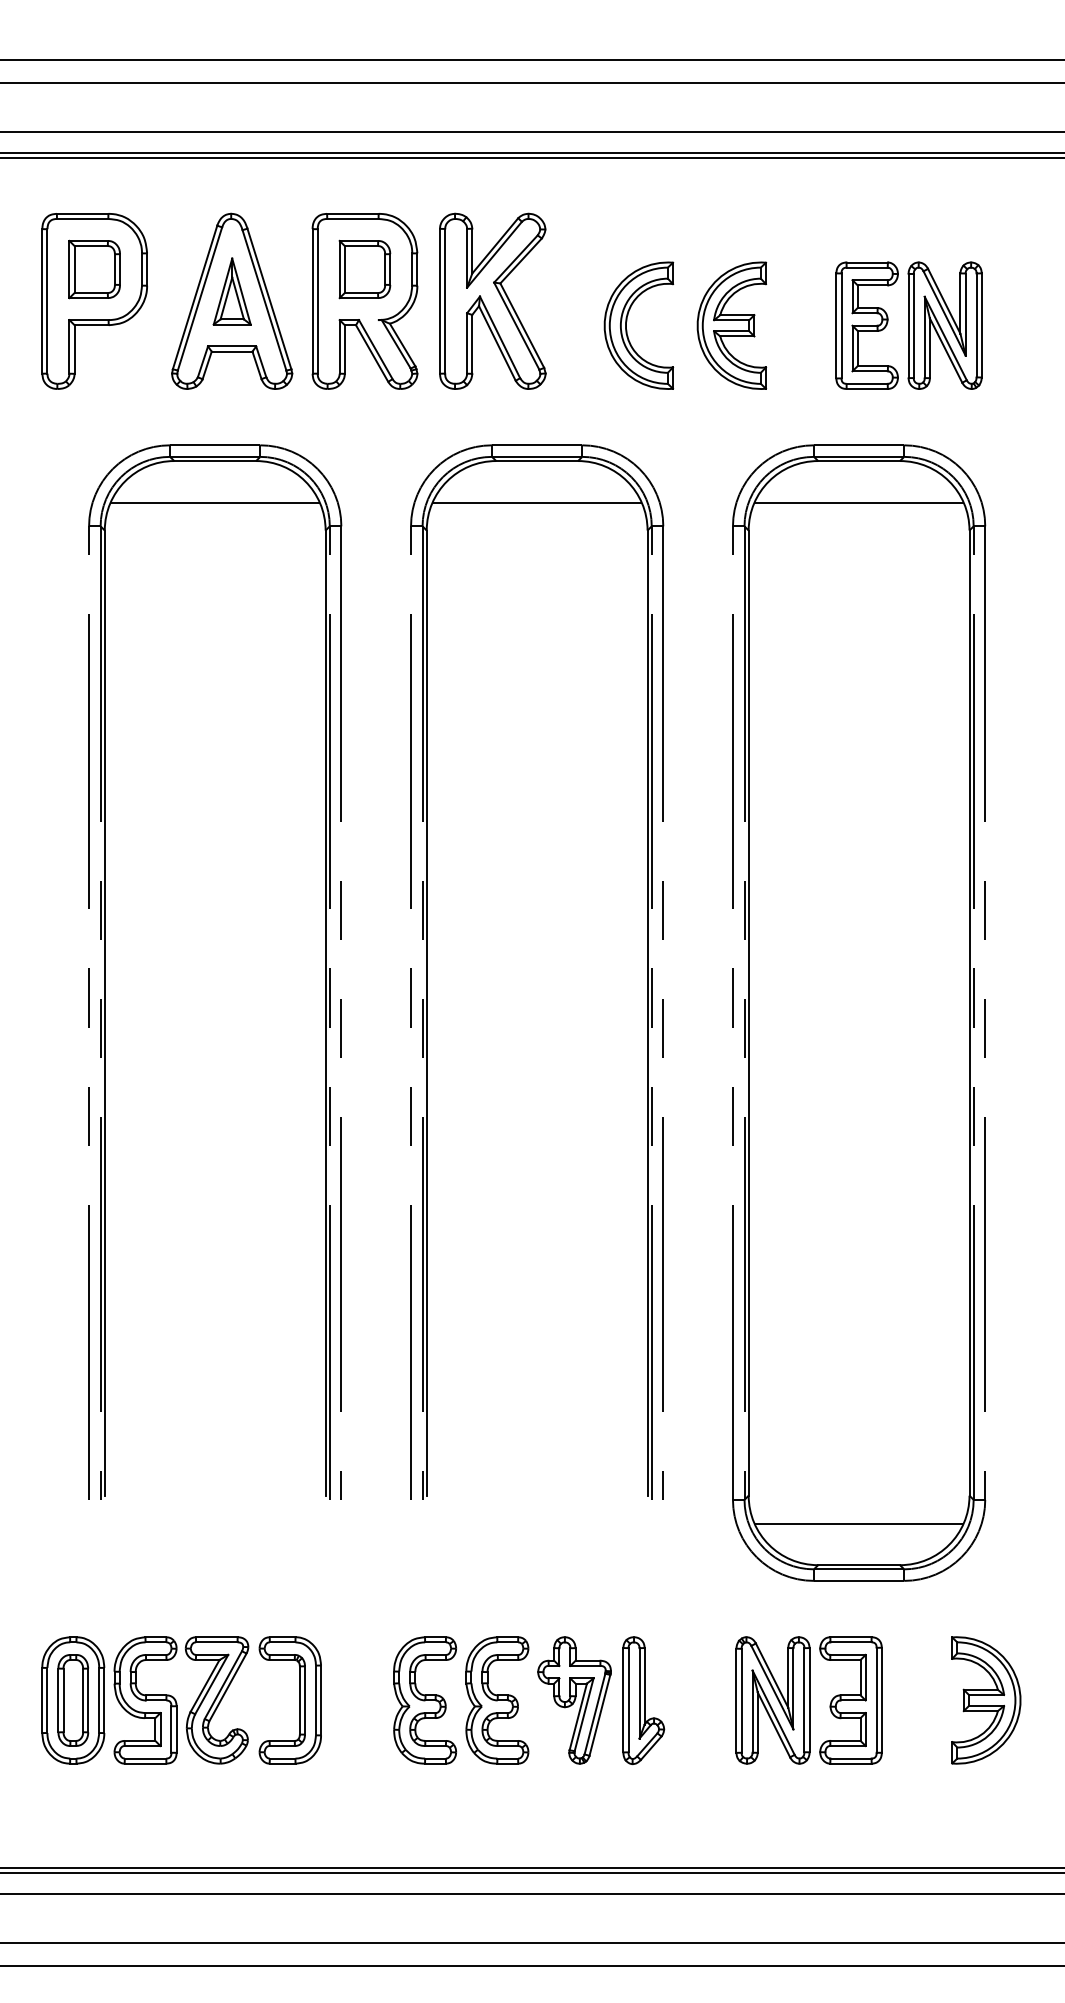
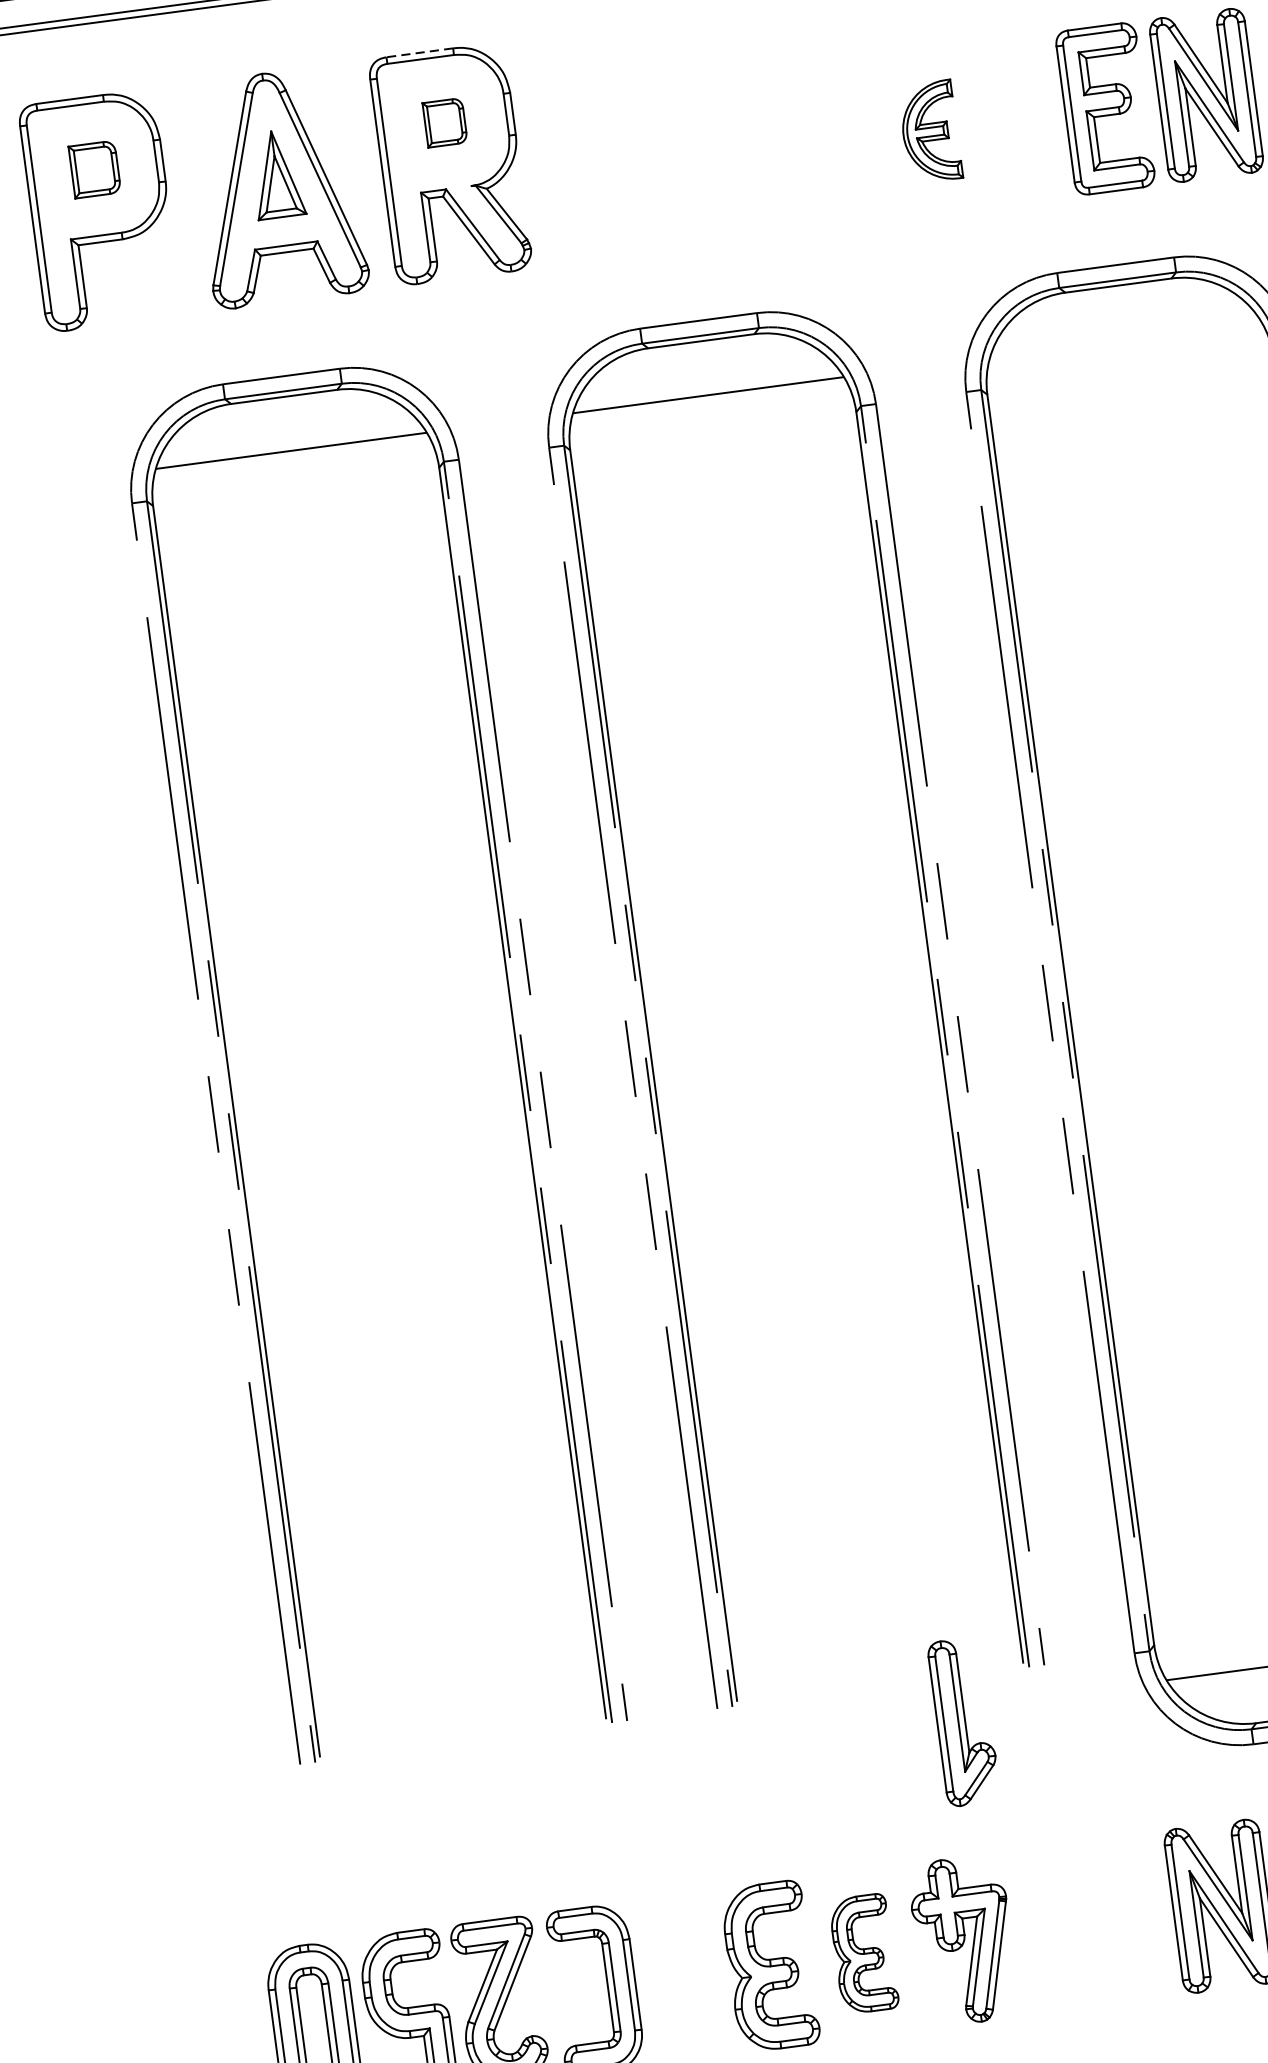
line: (352, 213) -> (419, 52), solid -> dashed
part: (94, 269) -> (94, 169), size x0.7
part: (364, 269) -> (444, 122), size x0.6
part: (492, 300) -> (615, 140), removed
part: (627, 321) -> (794, 144), removed
part: (731, 325) -> (929, 132), size x0.6
line: (858, 502) -> (1124, 339), removed
part: (497, 1700) -> (864, 1953), size x0.7
part: (643, 1700) -> (963, 1721), moved

